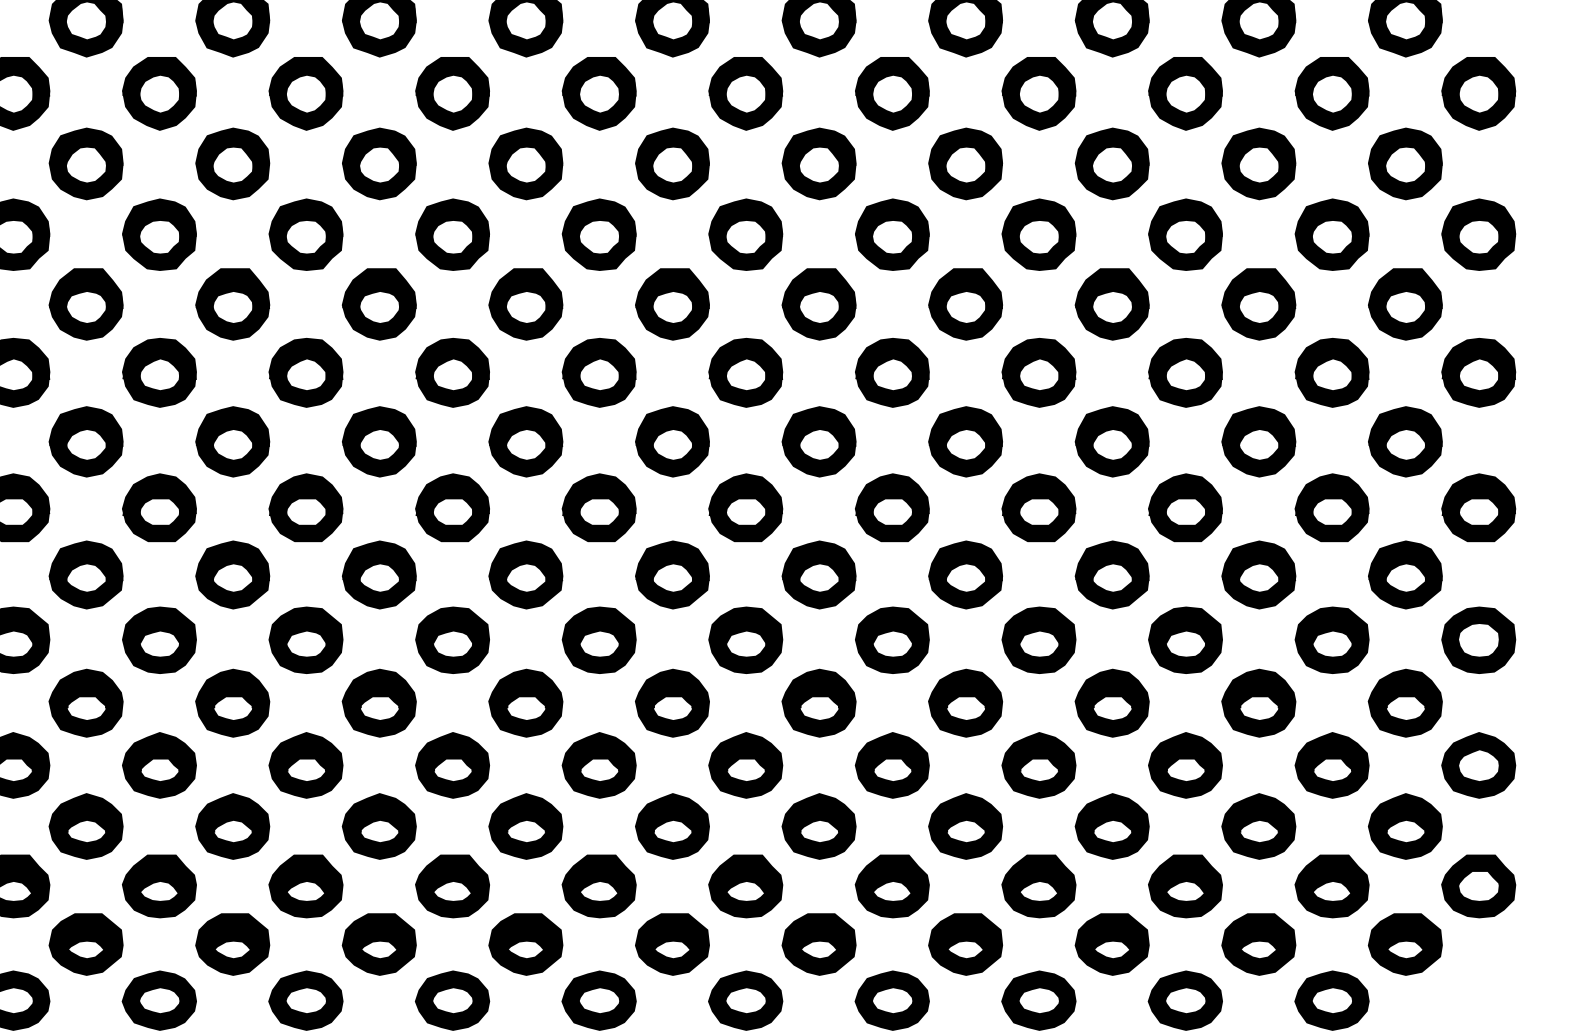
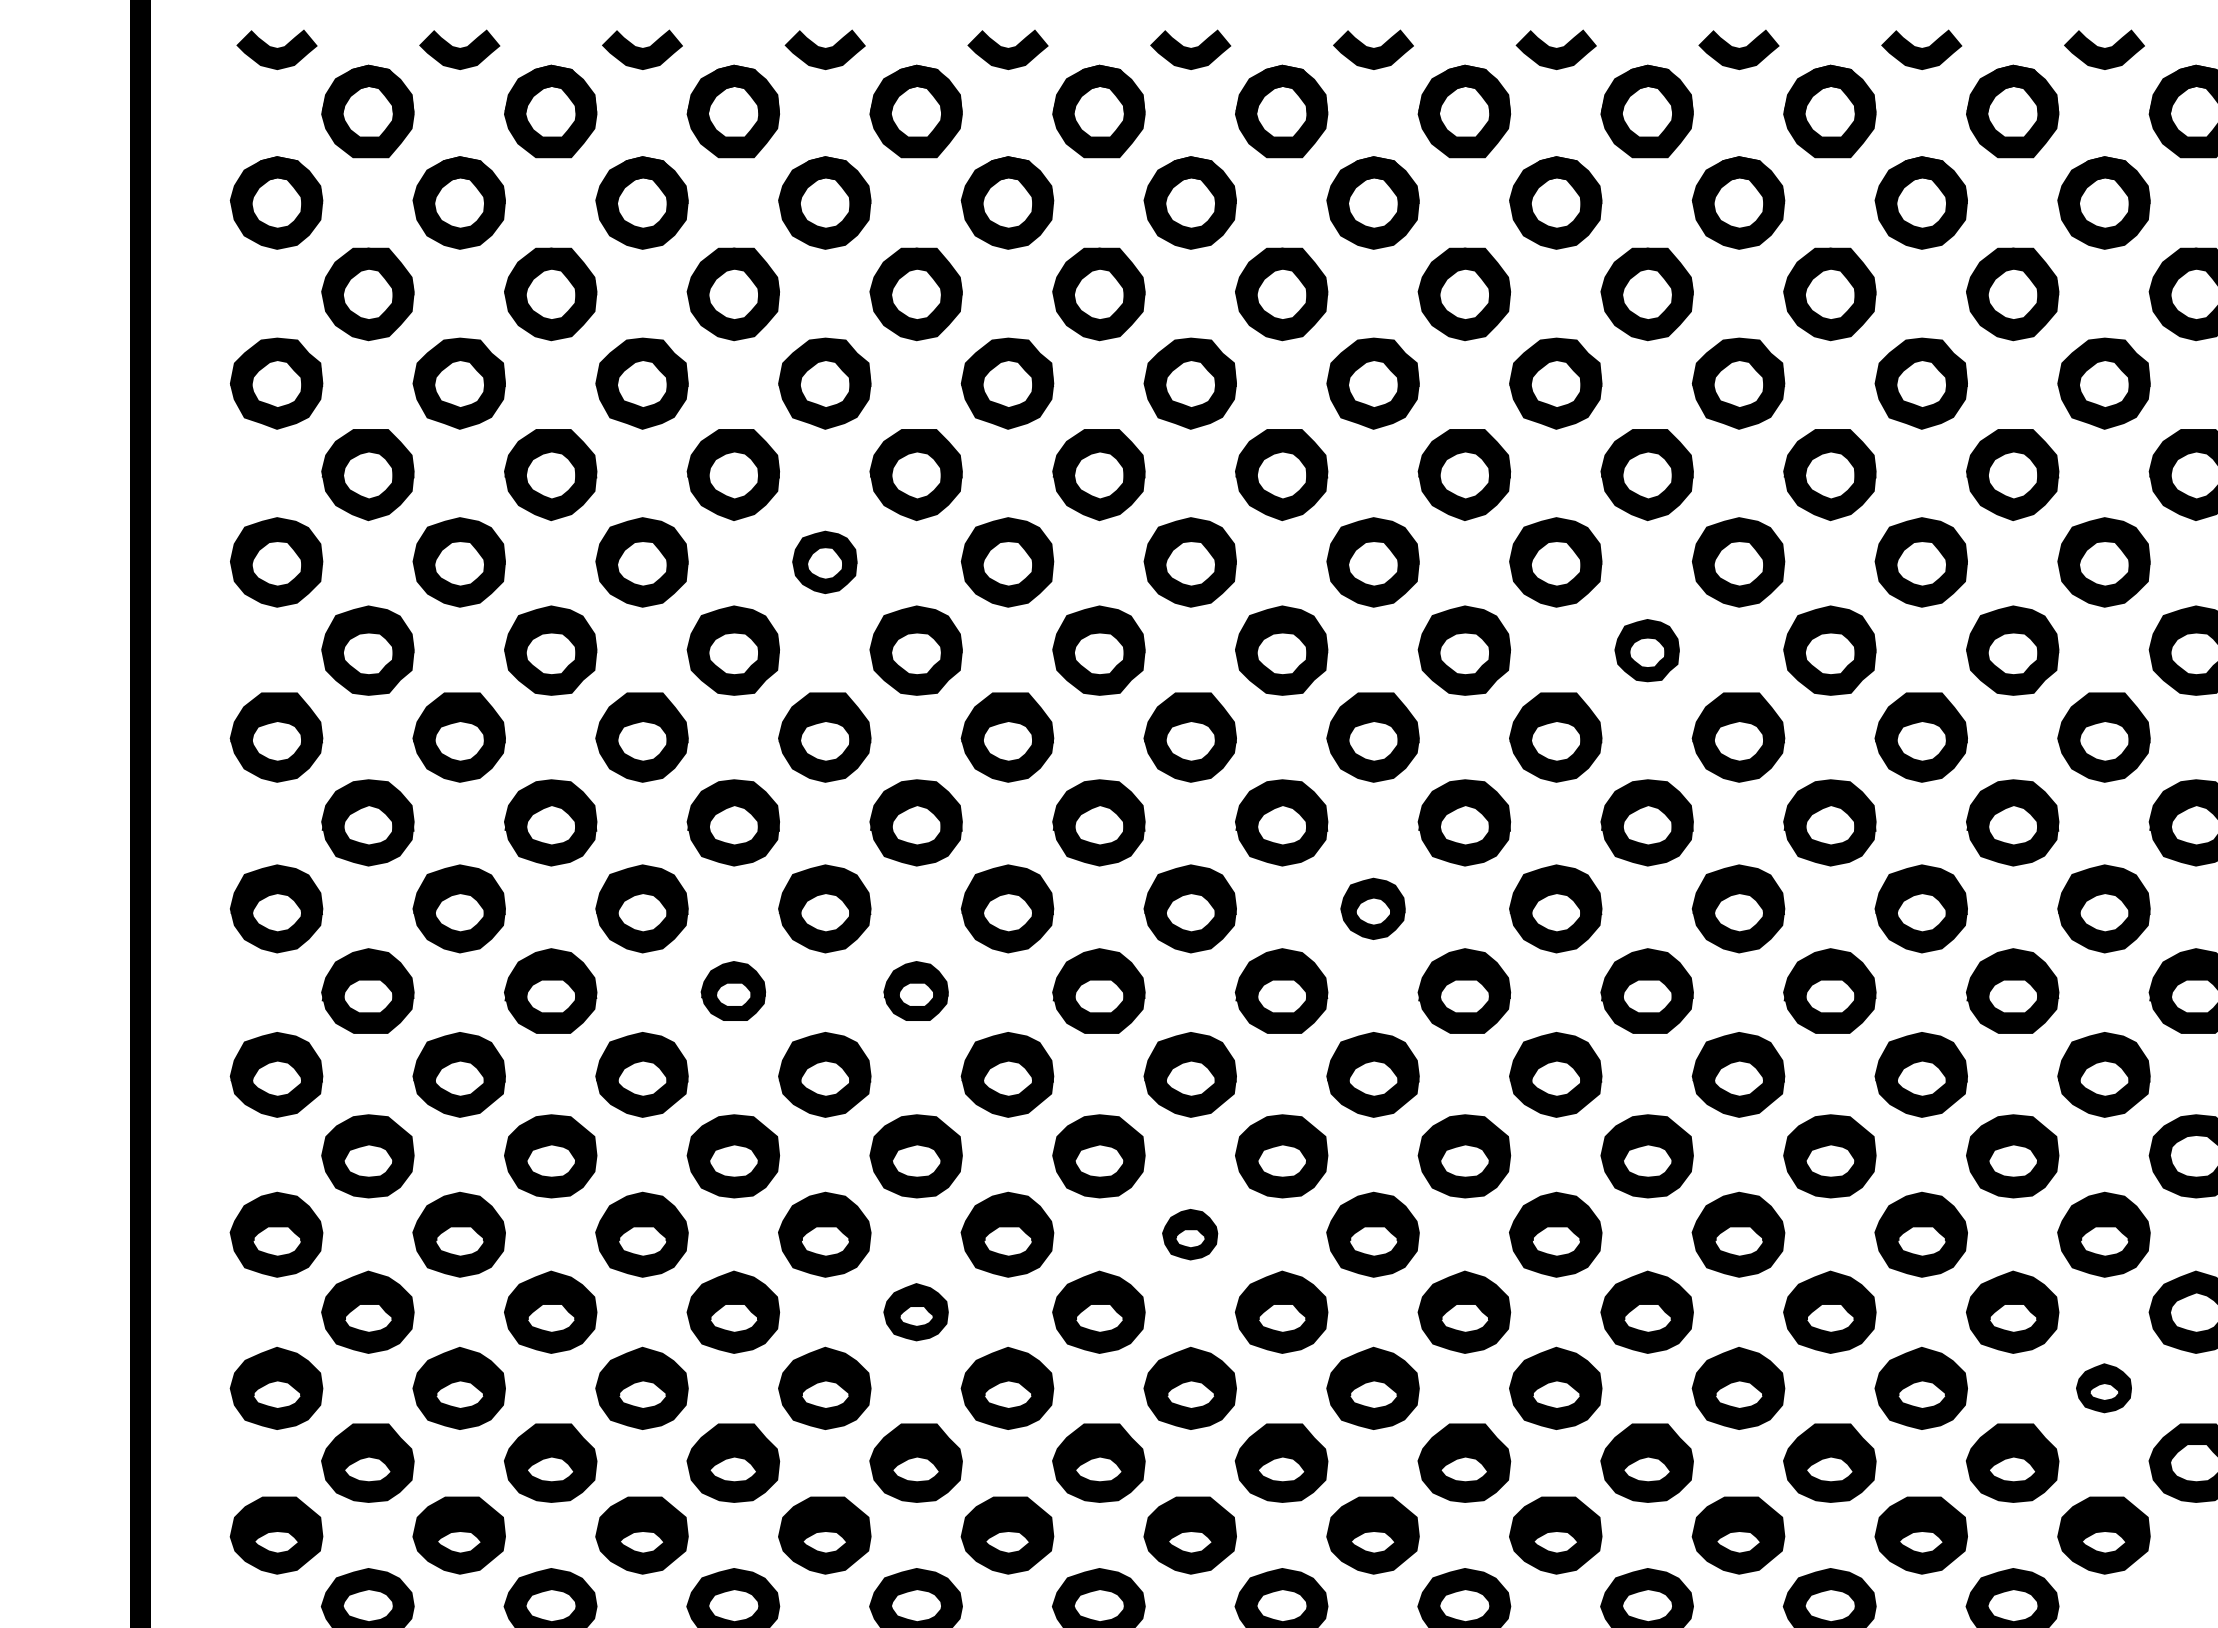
part: (379, 164) -> (824, 562), size x0.7
part: (1038, 234) -> (1646, 650), size x0.7
part: (818, 441) -> (1372, 908), size x0.7
part: (306, 507) -> (733, 990), size x0.7
part: (452, 507) -> (915, 990), size x0.7
part: (671, 703) -> (1189, 1234), size x0.6
part: (452, 764) -> (915, 1311), size x0.7
part: (1404, 825) -> (2103, 1387), size x0.6

